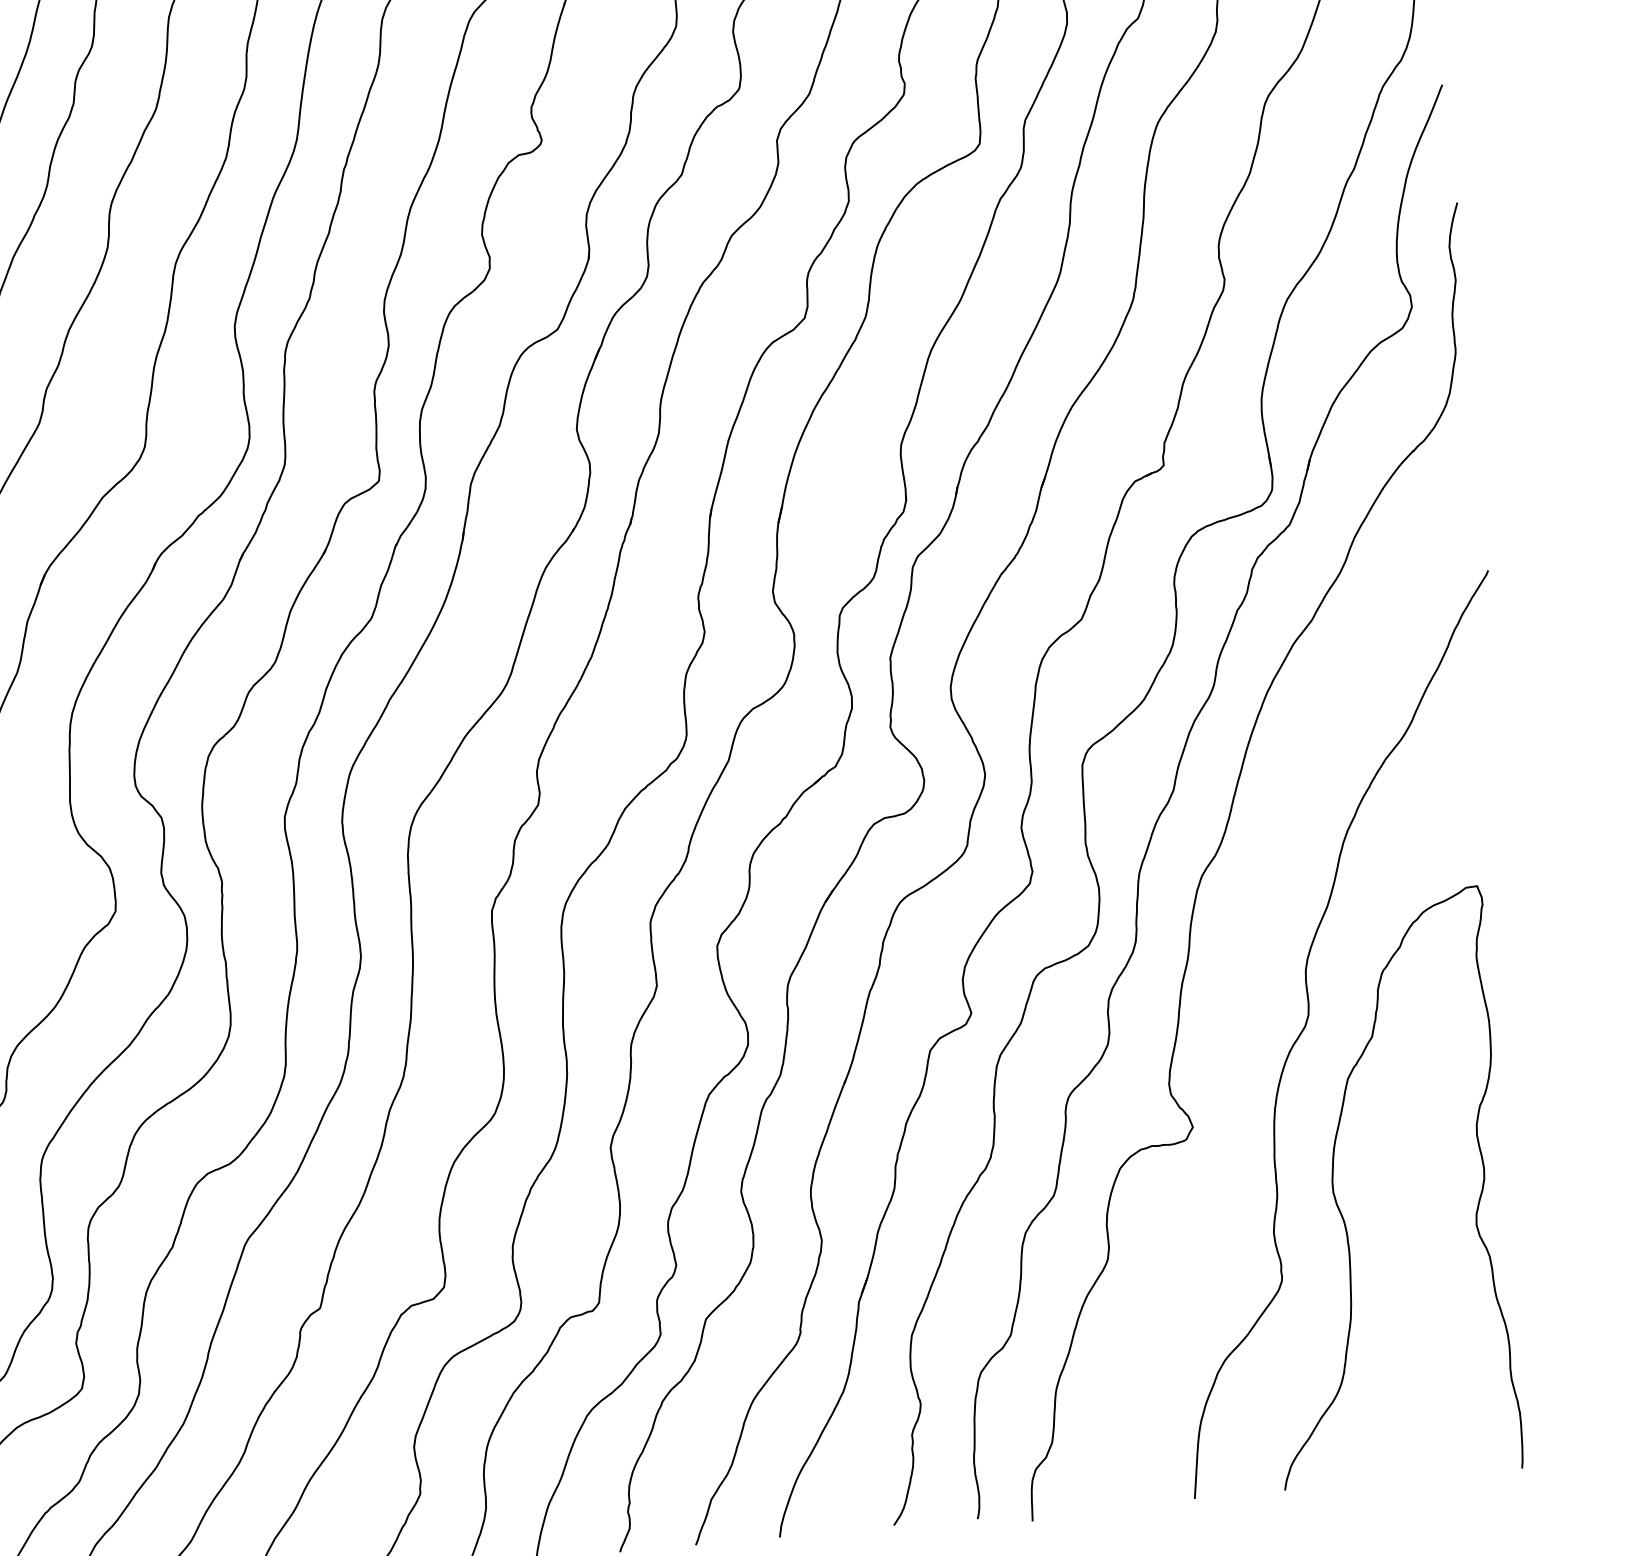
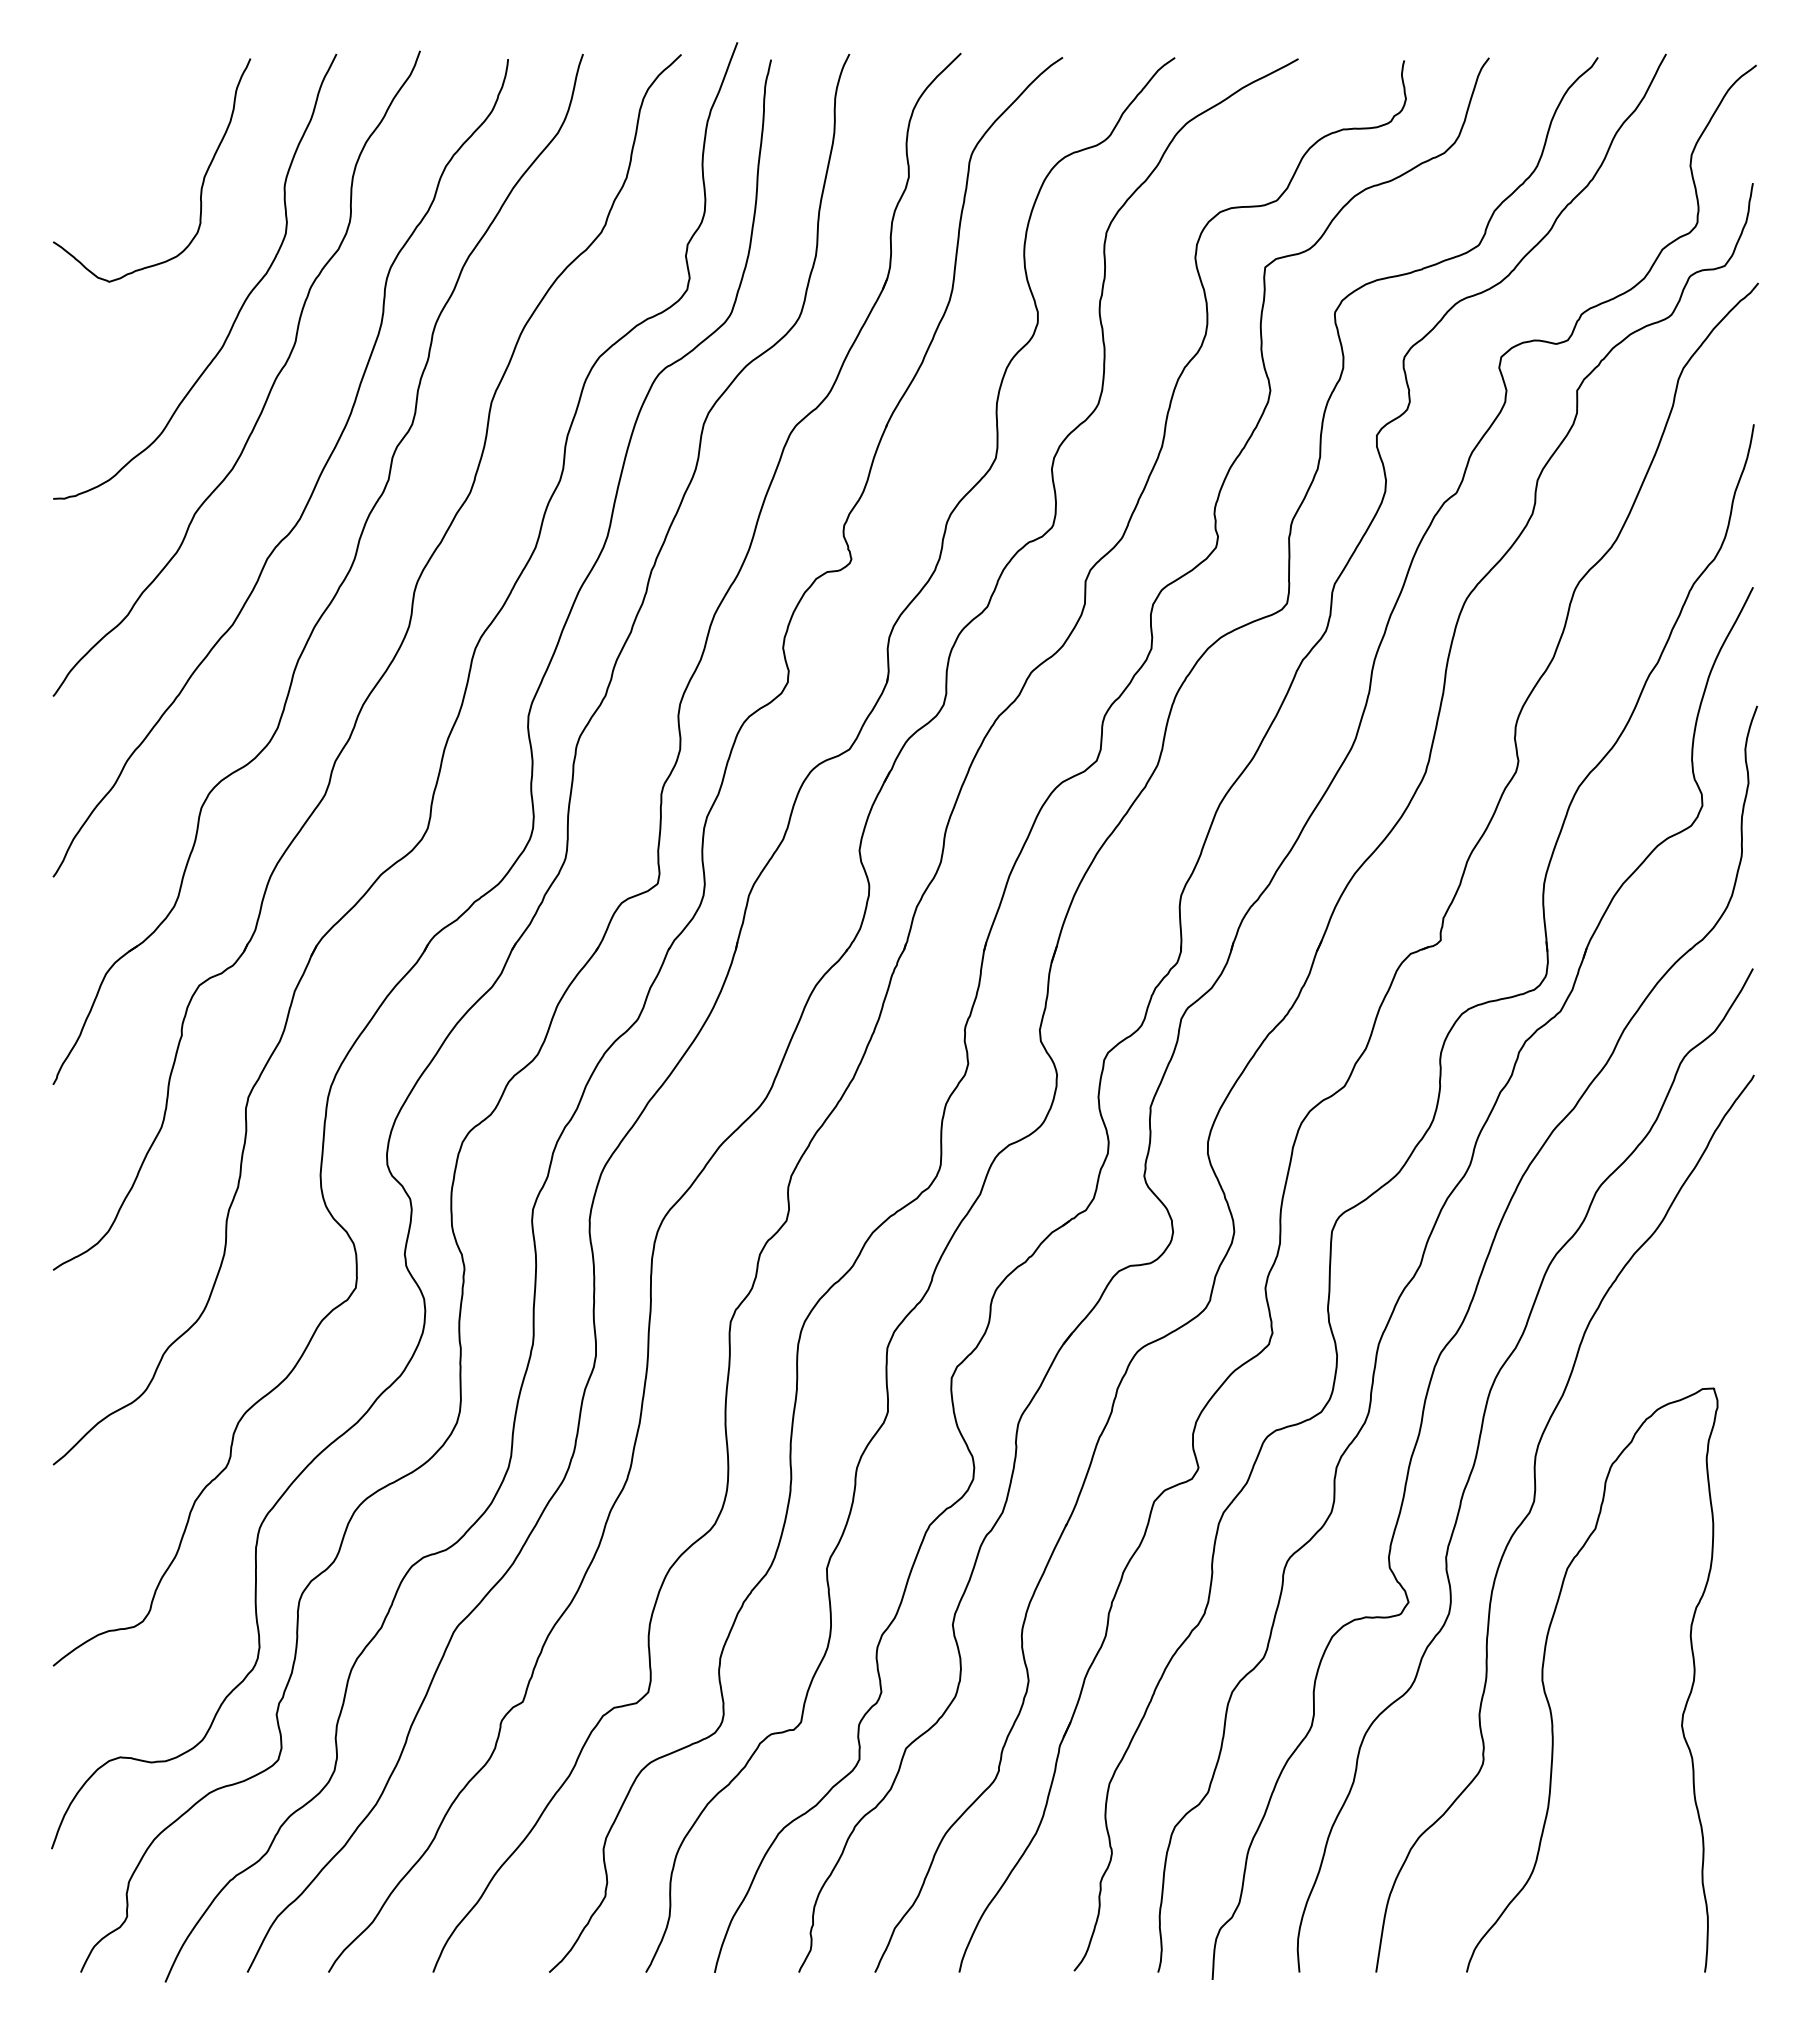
curve: (1247, 979) -> (1476, 1460), added

